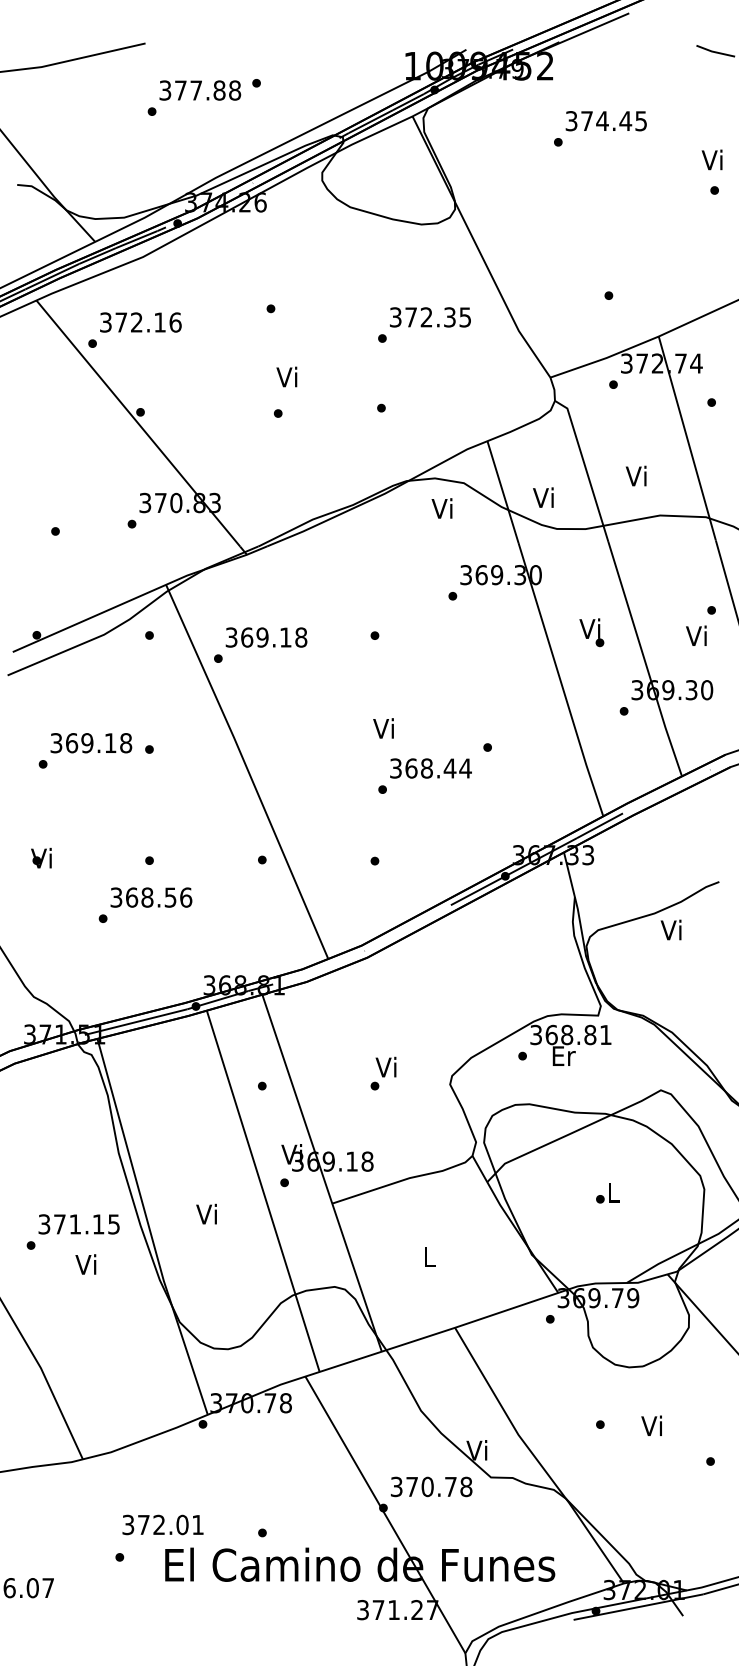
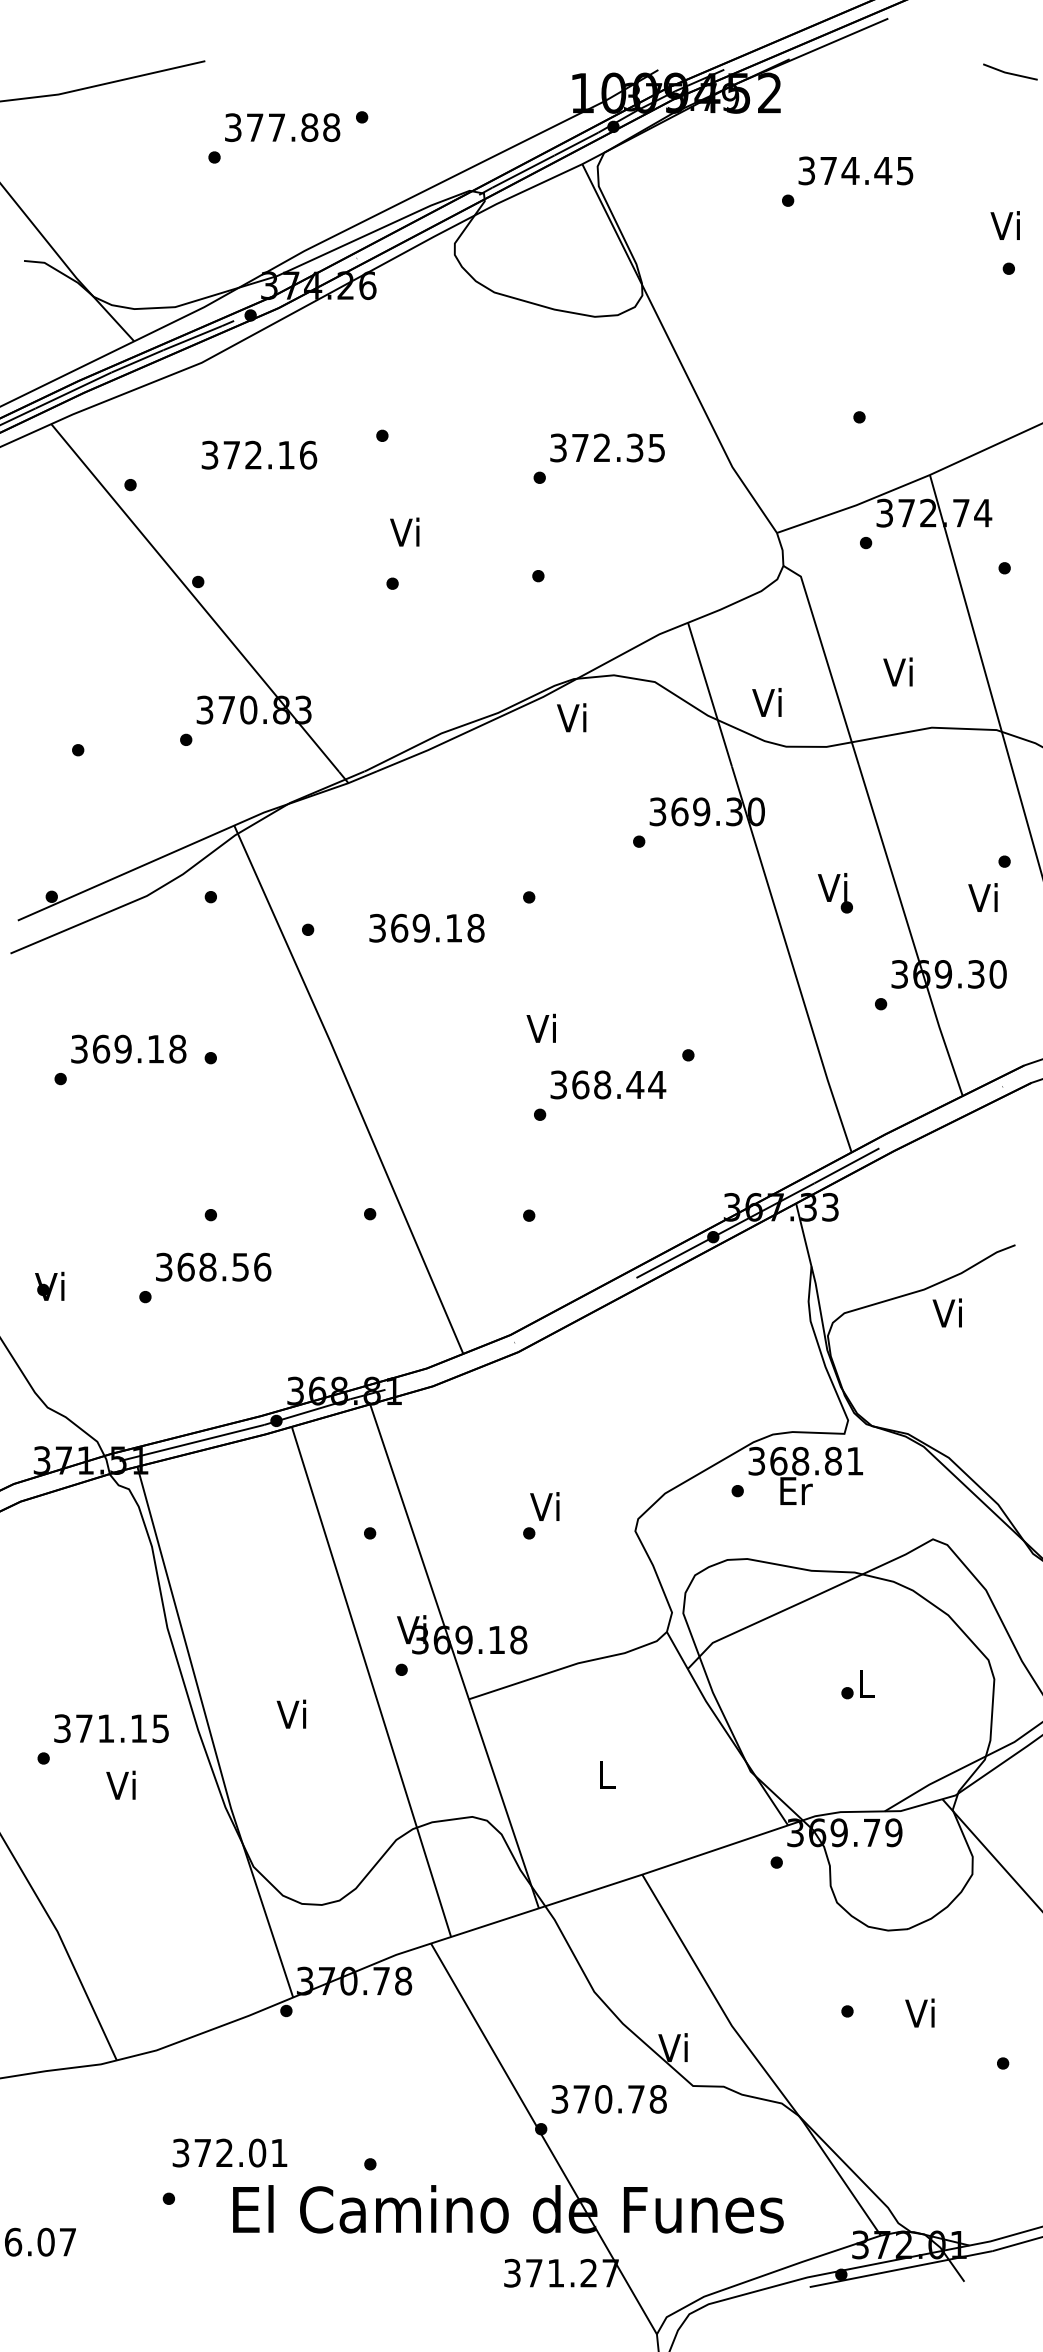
text: (140, 322) -> (258, 455), moved
text: (441, 508) -> (570, 717), moved
text: (266, 637) -> (426, 928), moved
text: (41, 857) -> (49, 1285), moved

